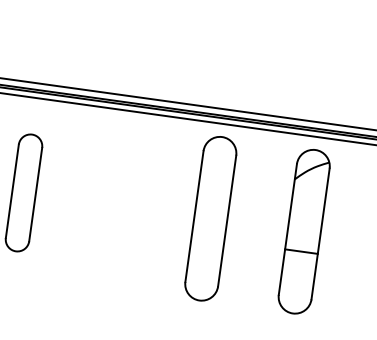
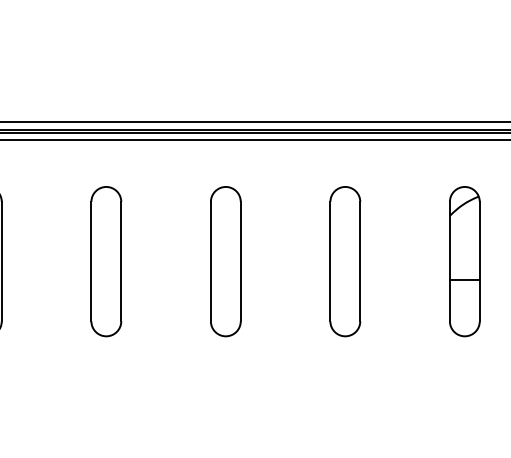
part: (117, 205) -> (225, 261), added
part: (210, 218) -> (345, 261), size x0.71
part: (304, 231) -> (464, 261), size x0.71

